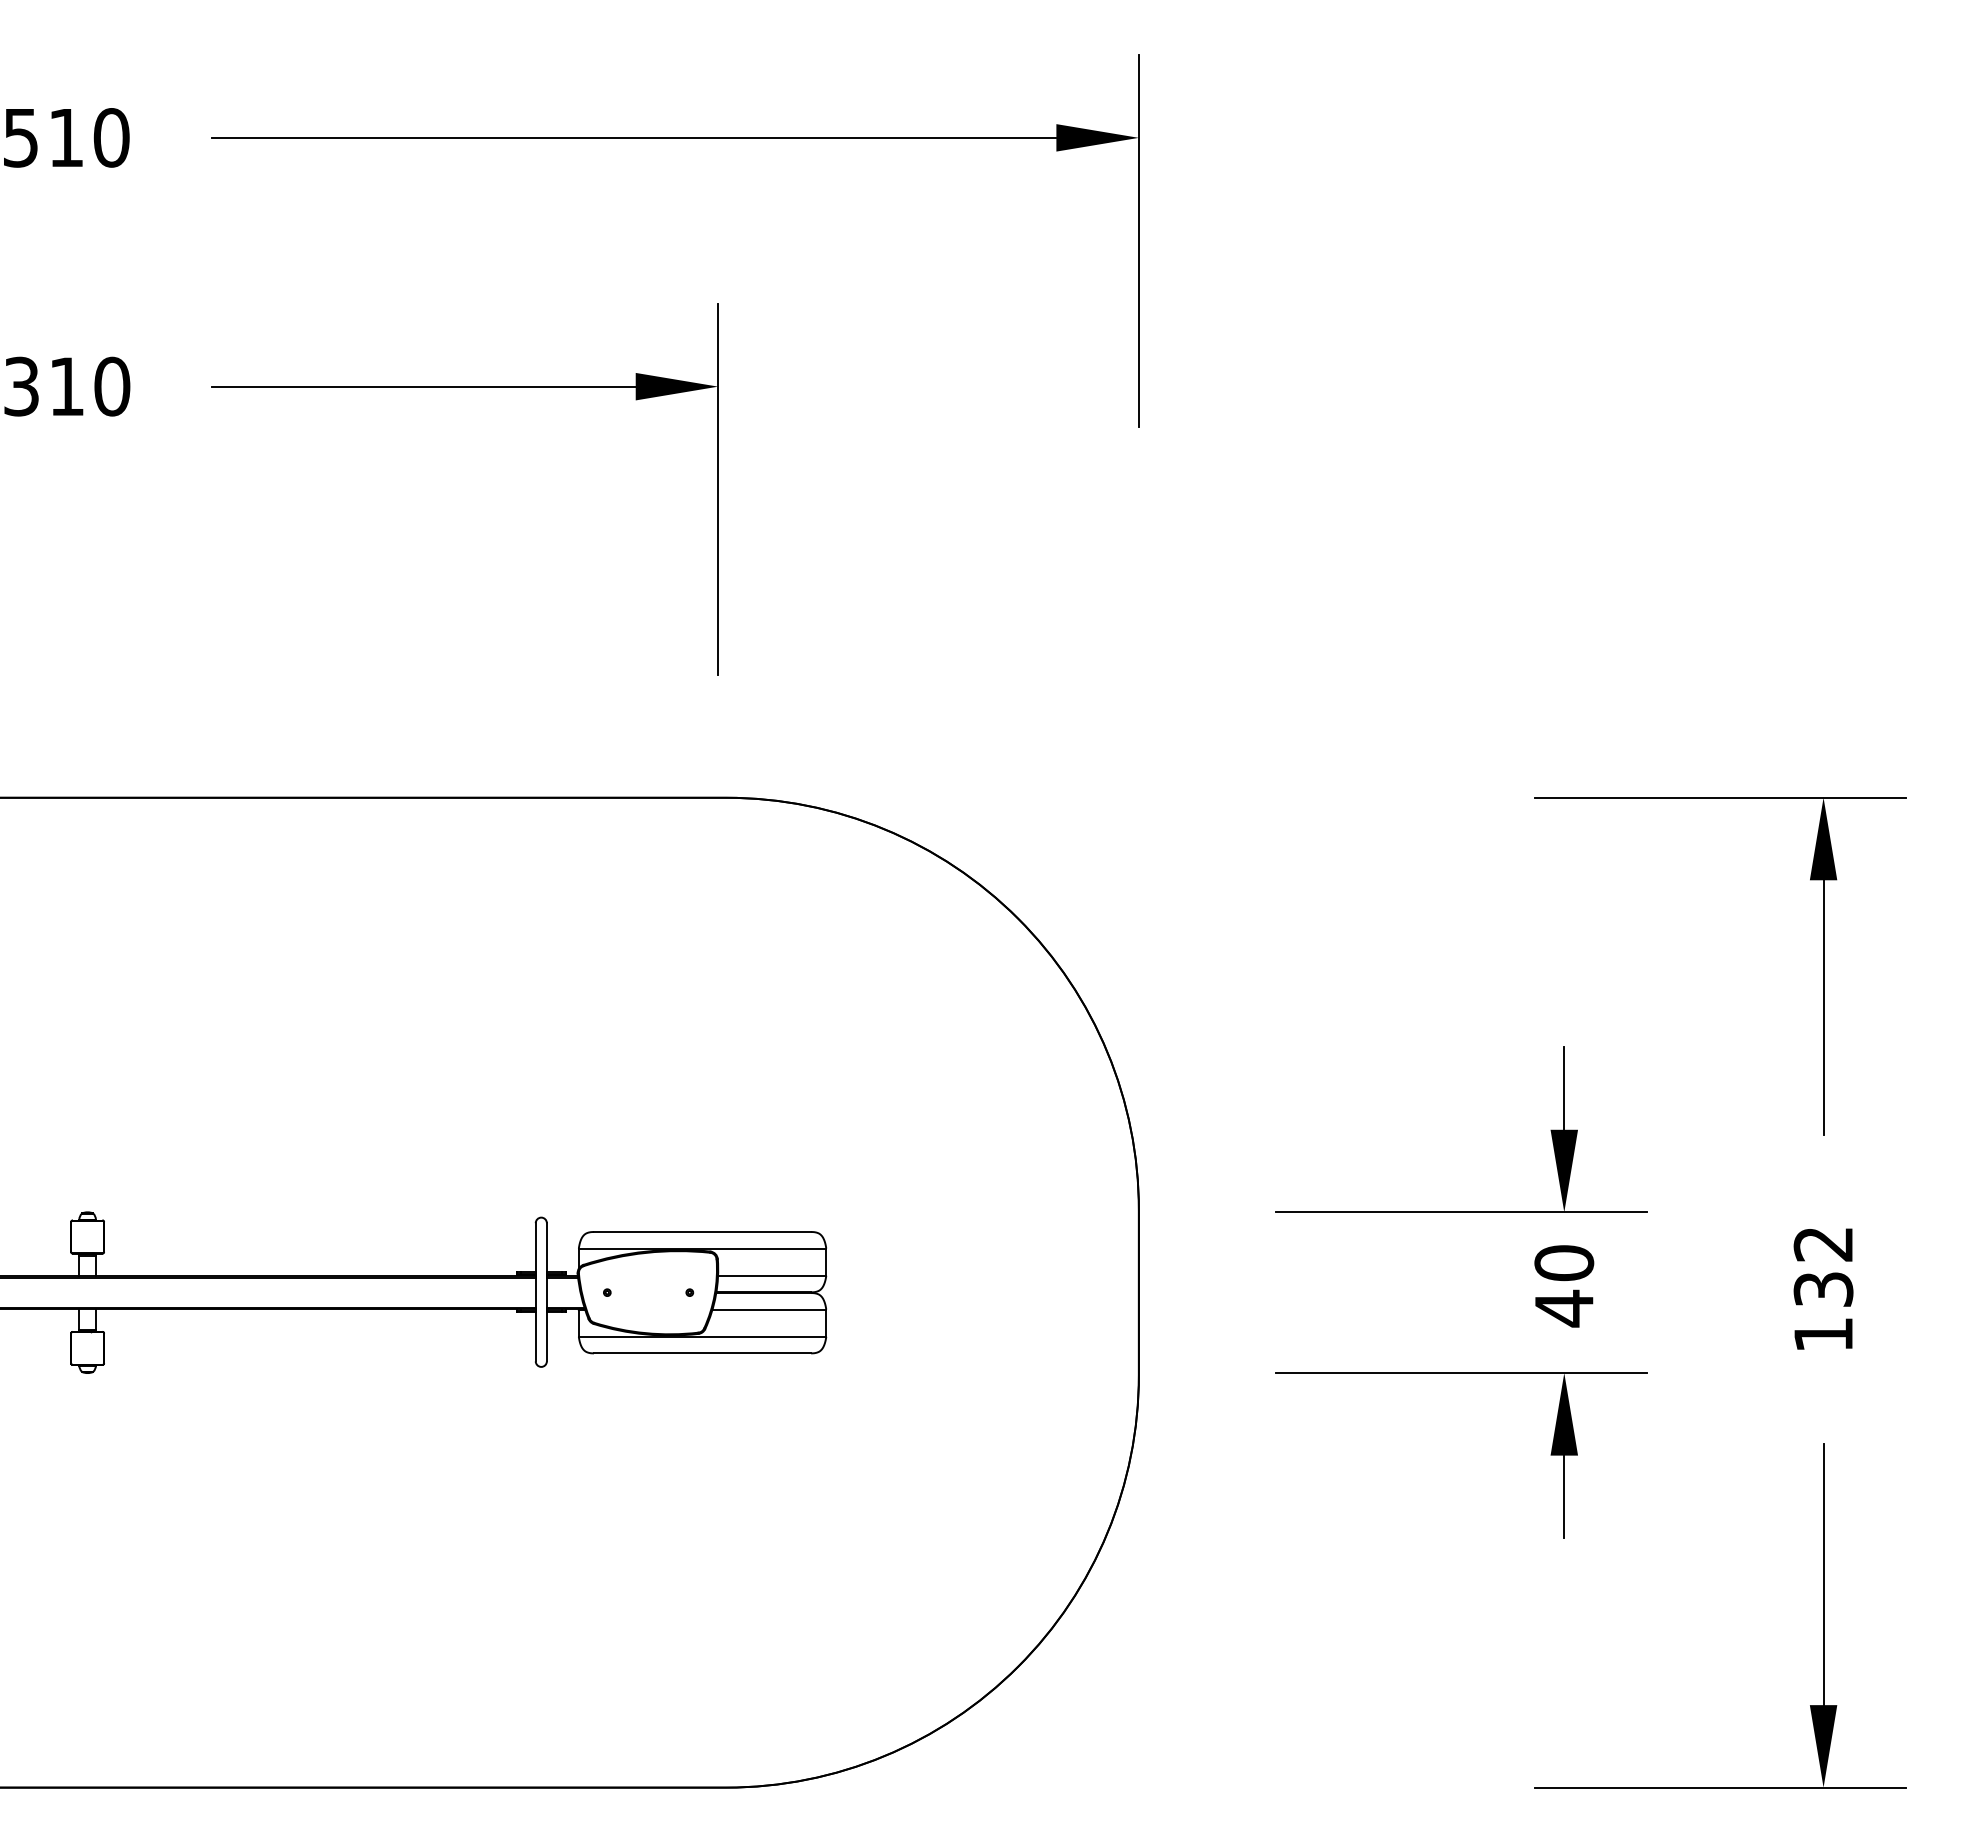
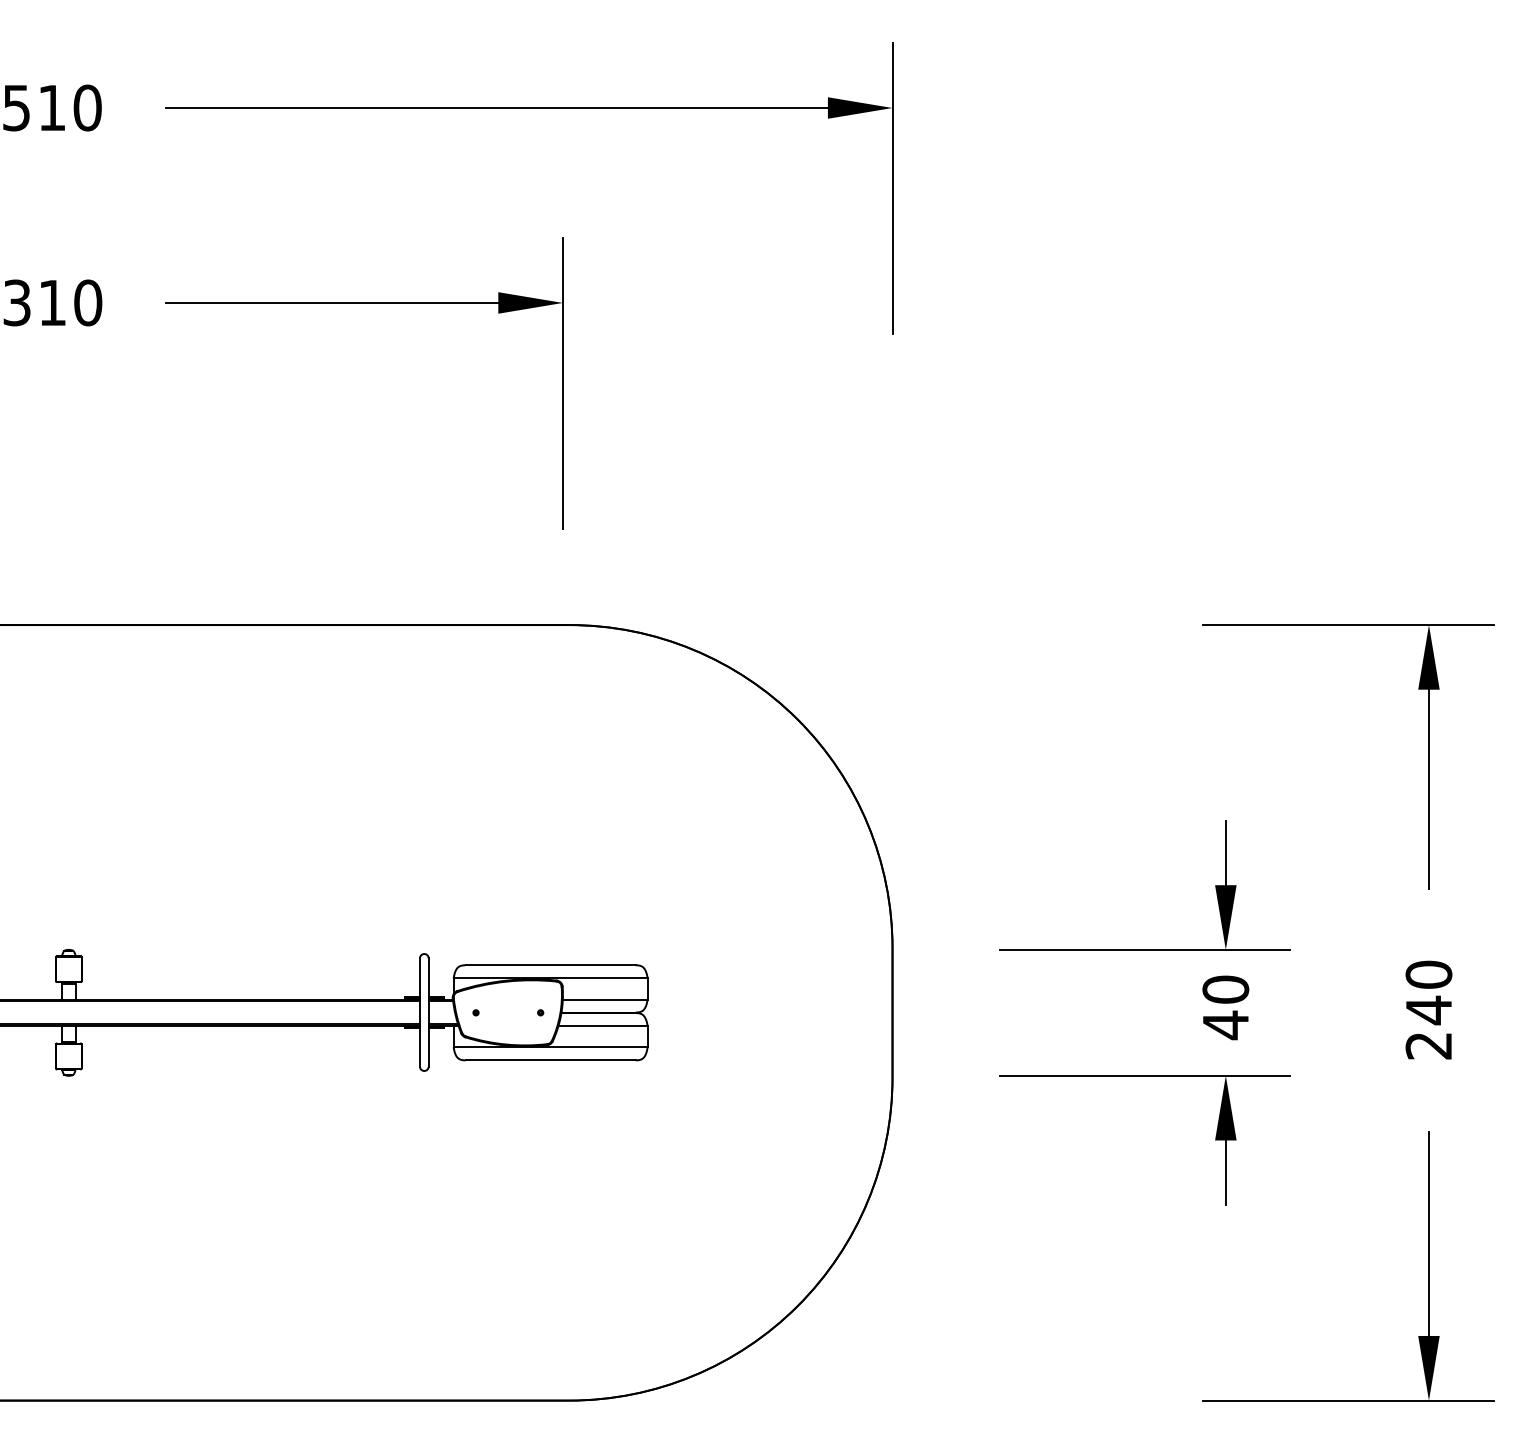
text: (1823, 1289) -> (1428, 1010), 132 -> 240

